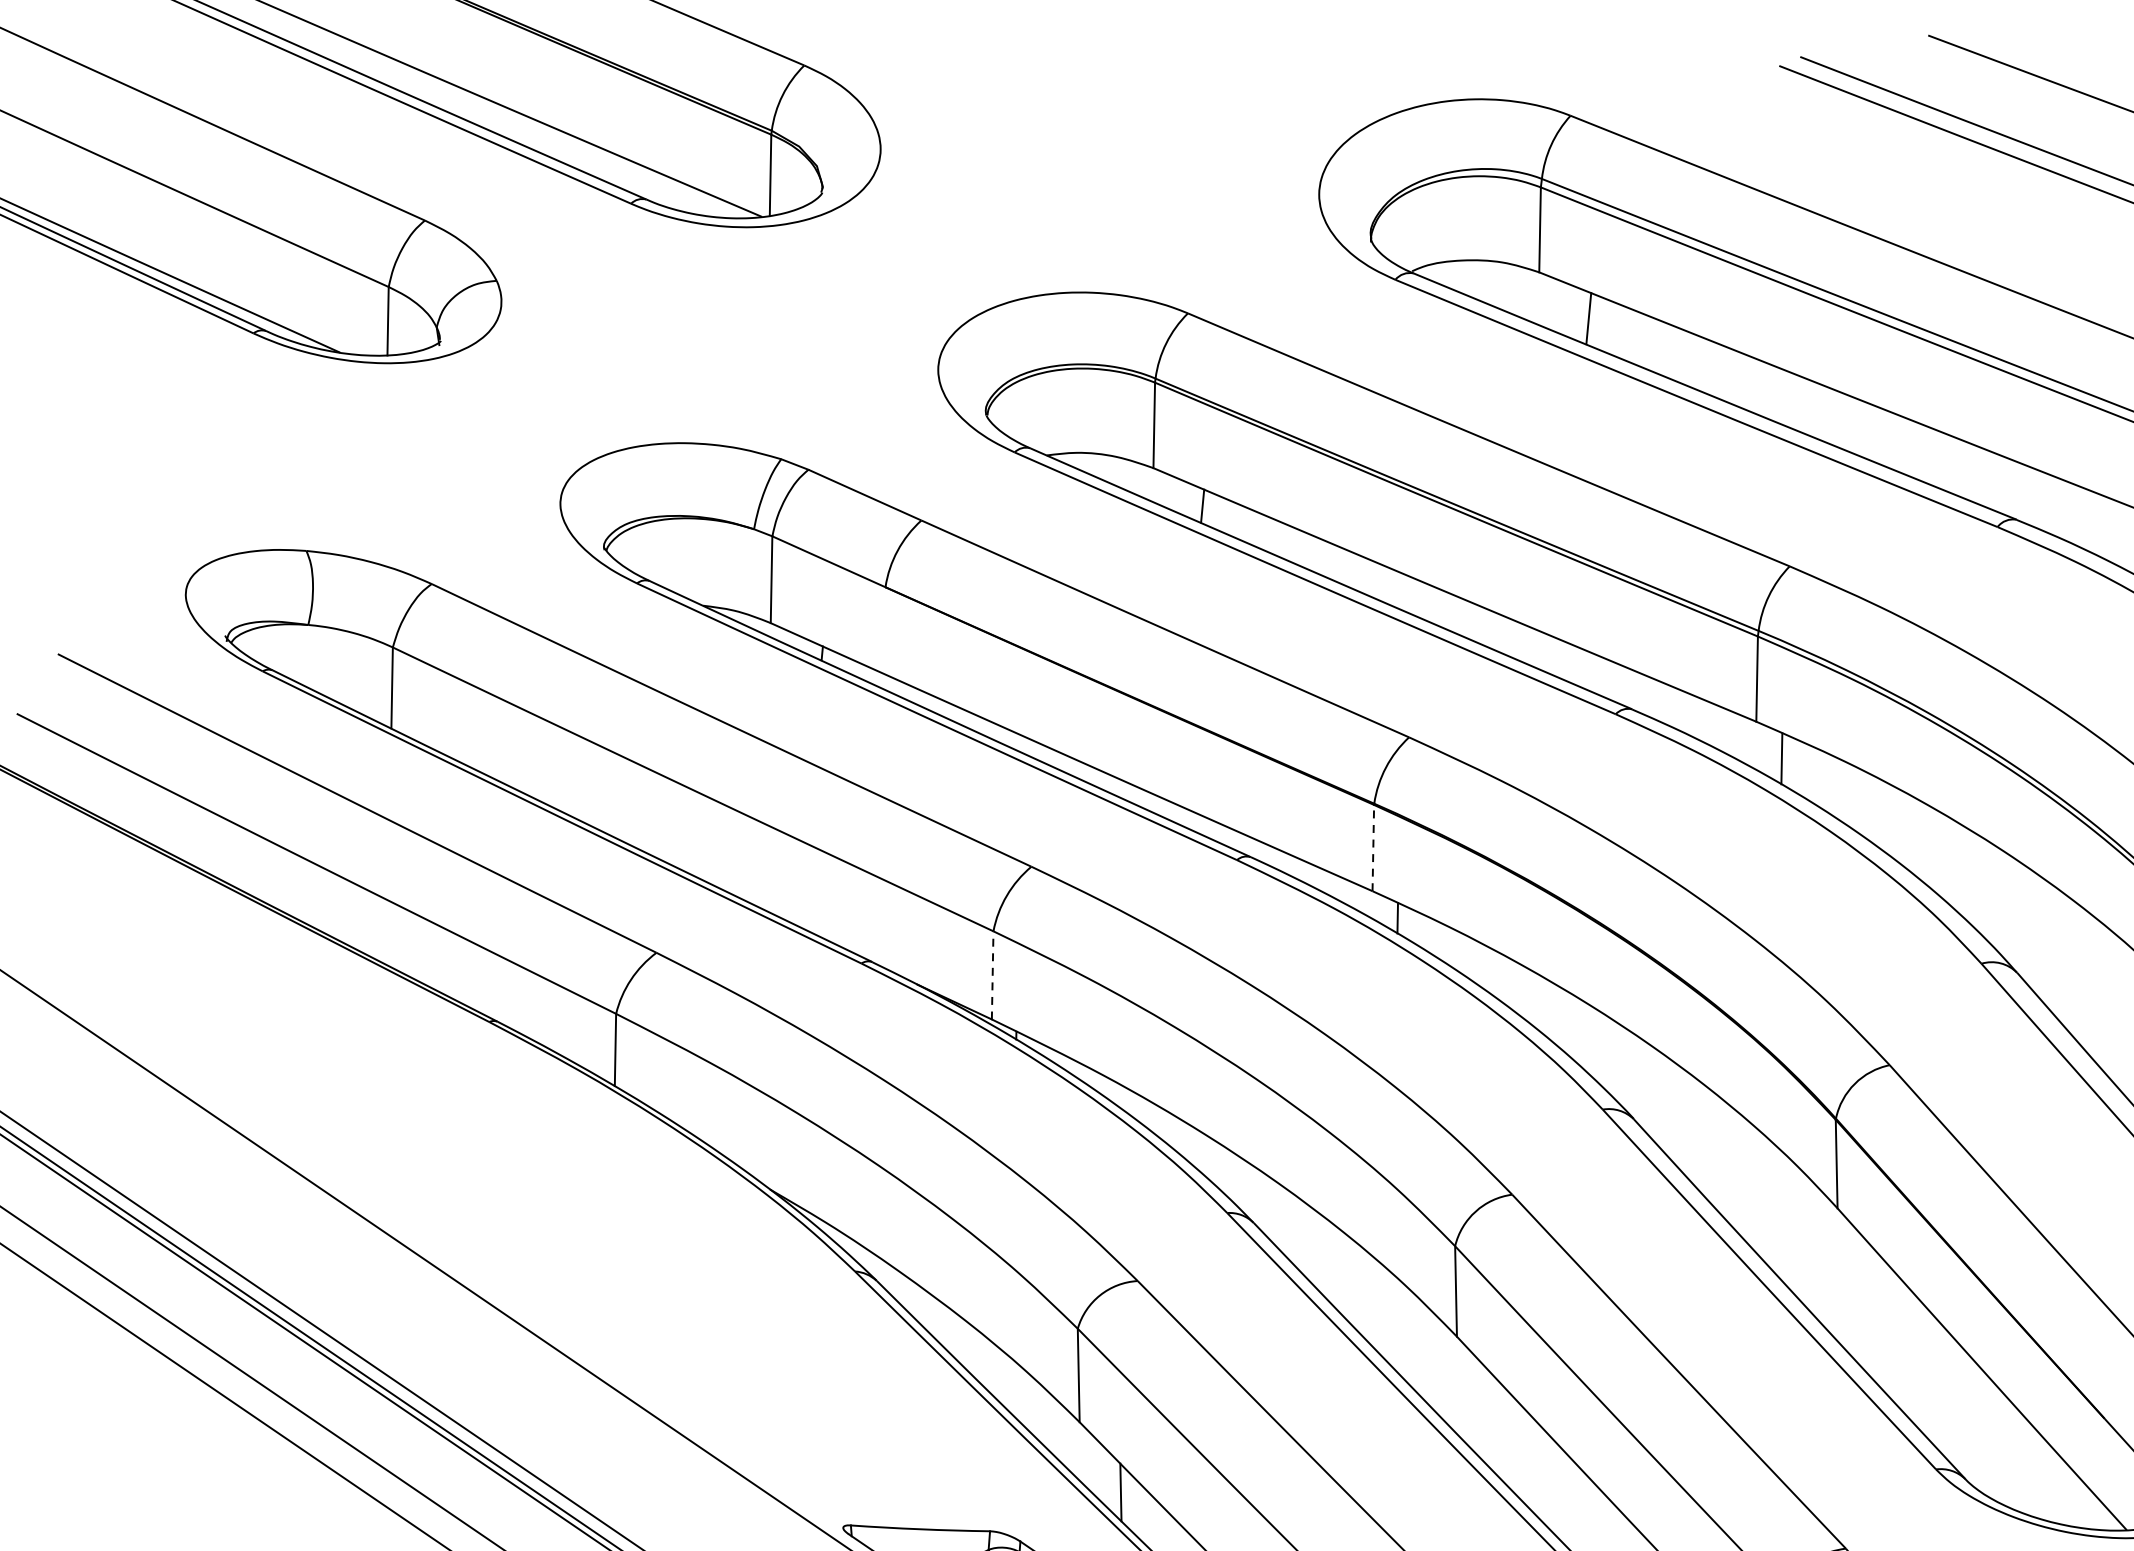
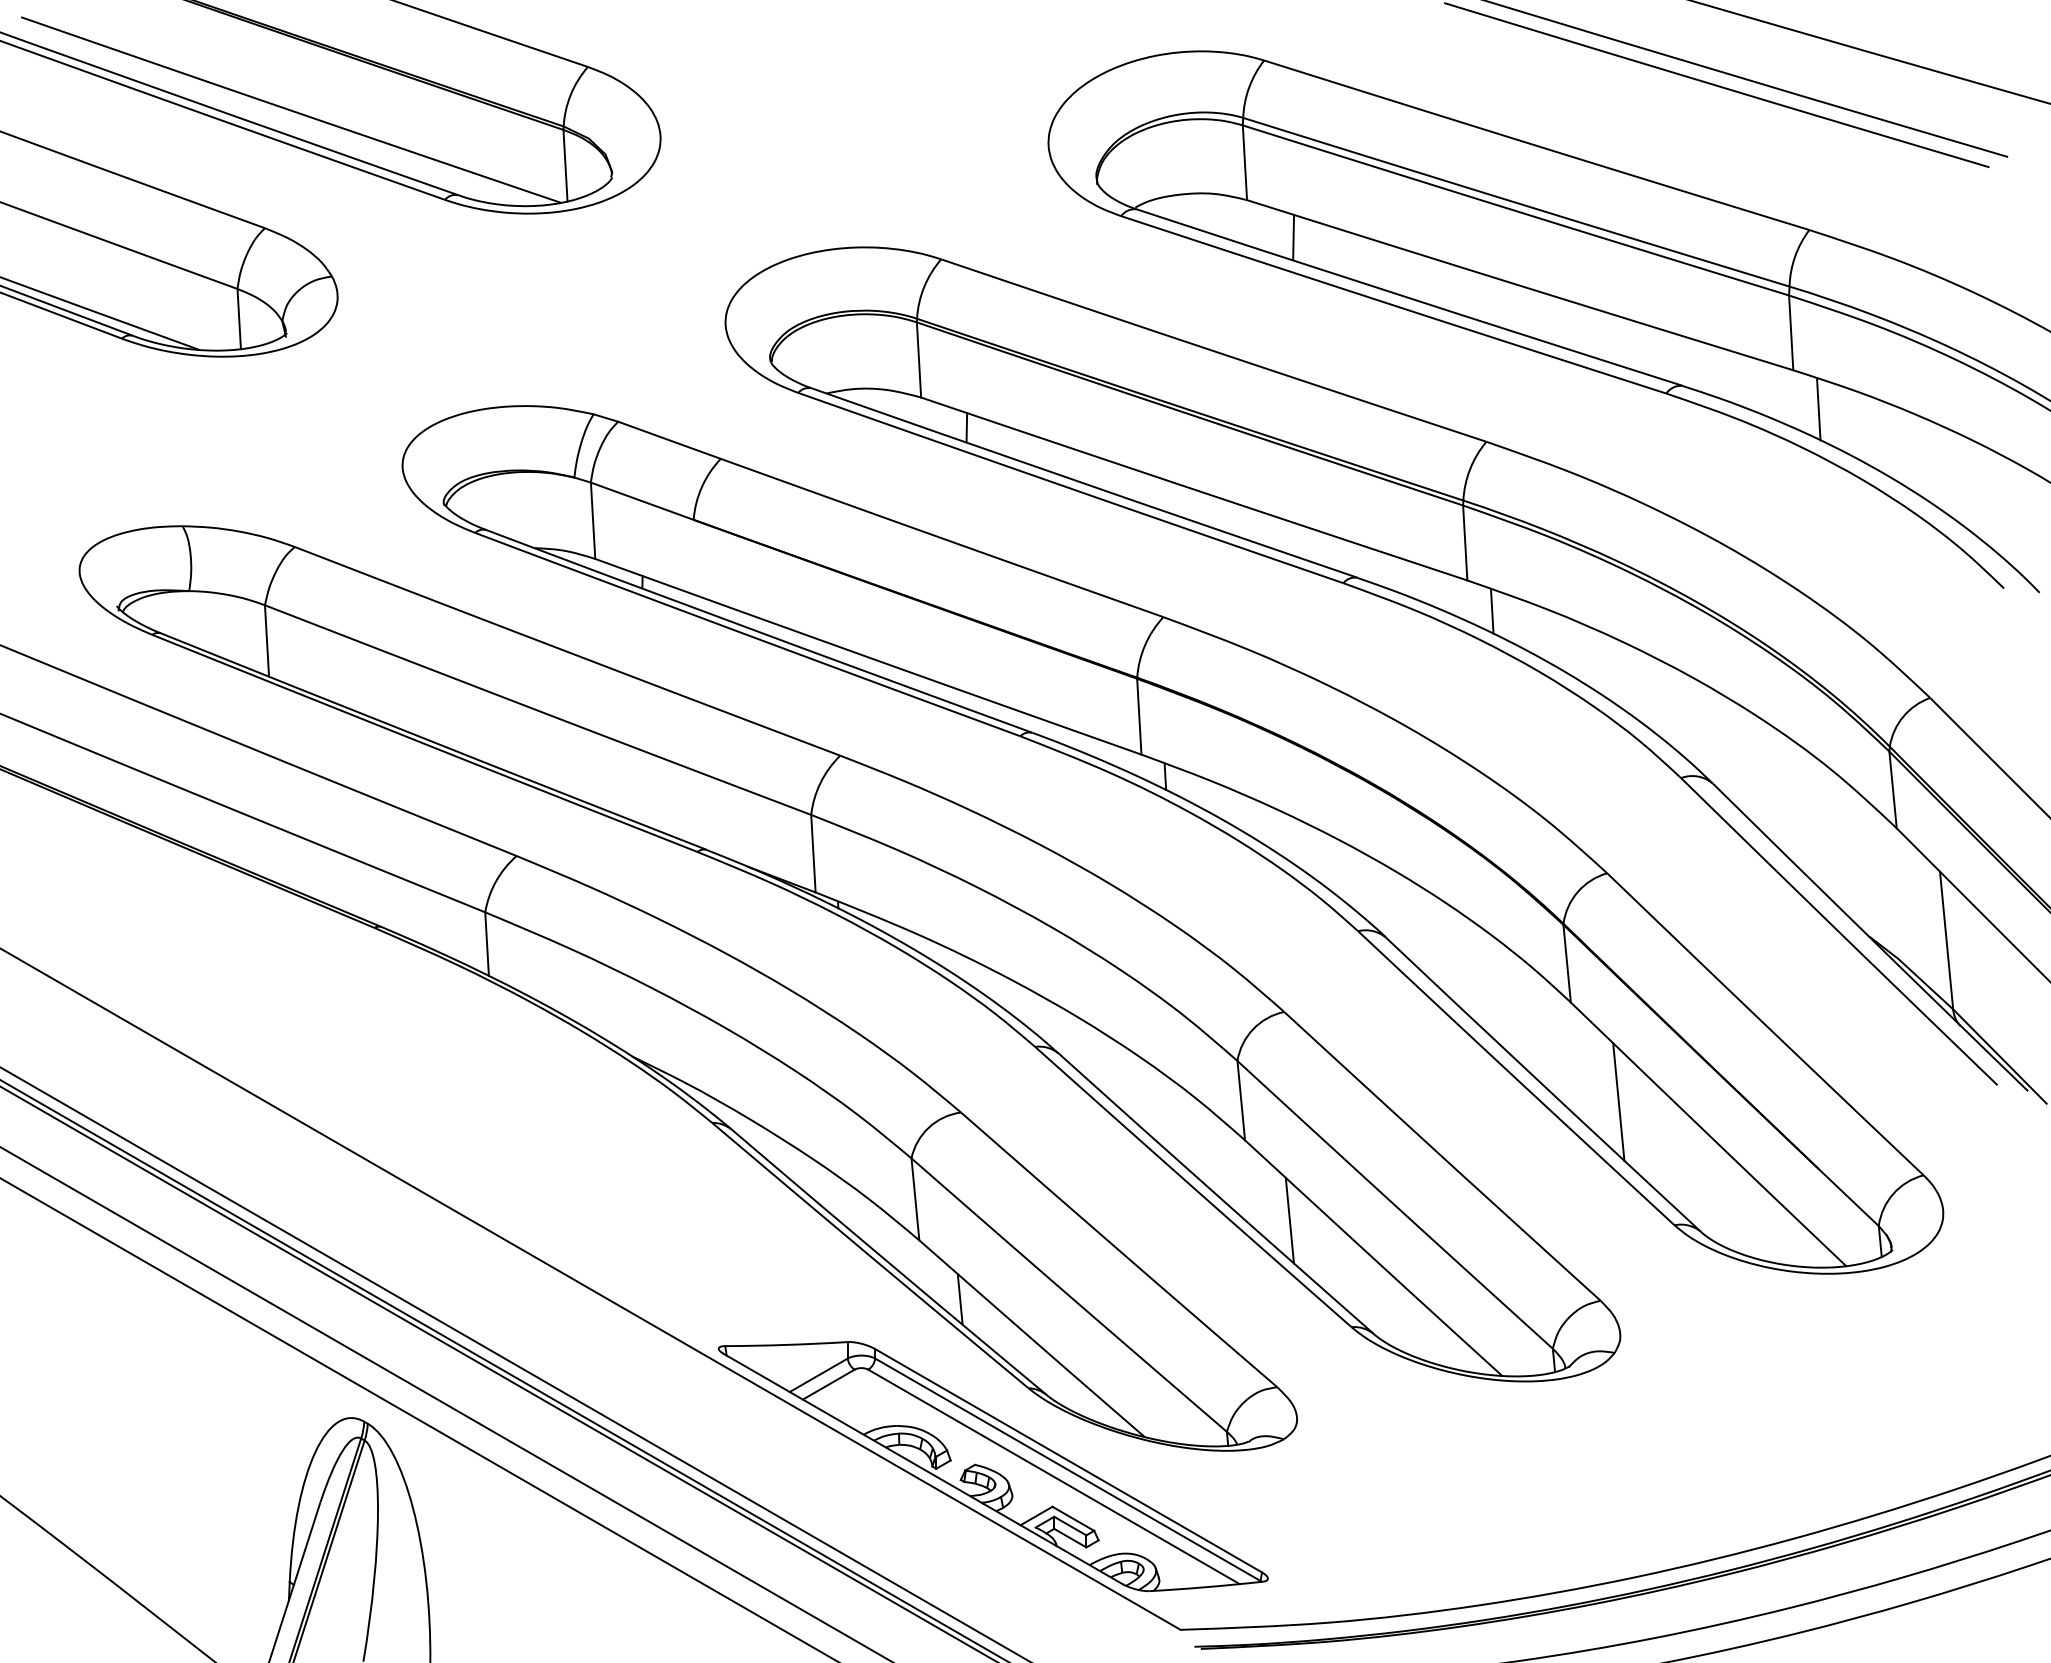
line: (1373, 847) -> (1139, 716), dashed -> solid
line: (992, 975) -> (813, 853), dashed -> solid
line: (1883, 1324) -> (1618, 1101), added
line: (1500, 1431) -> (1289, 1220), added

